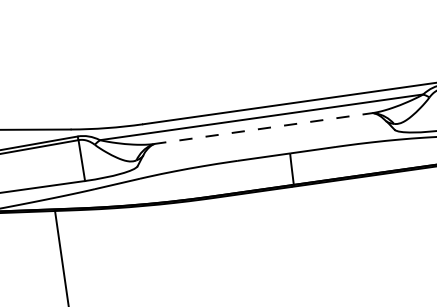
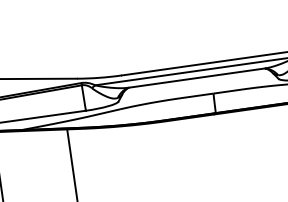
line: (264, 129) -> (197, 78), dashed -> solid

